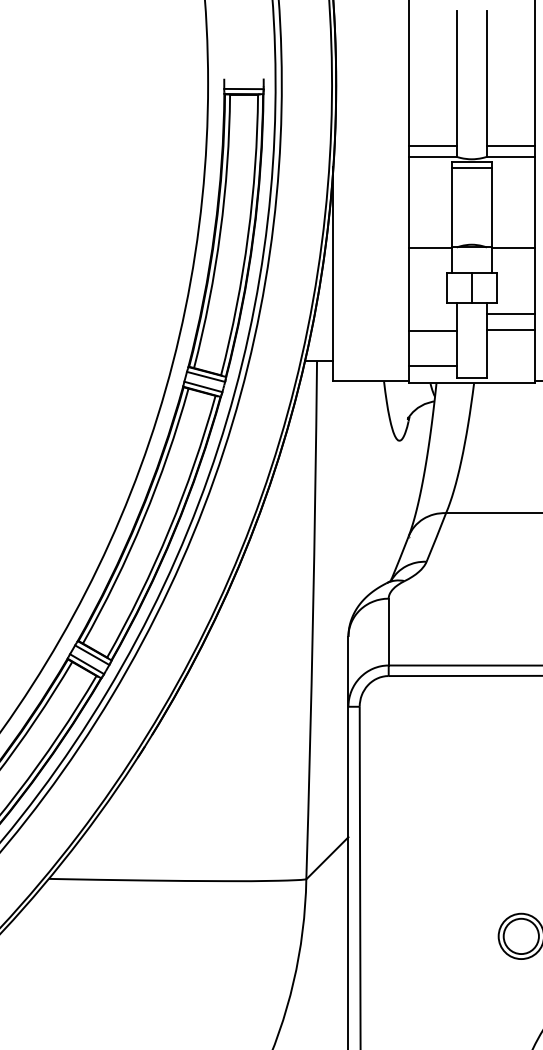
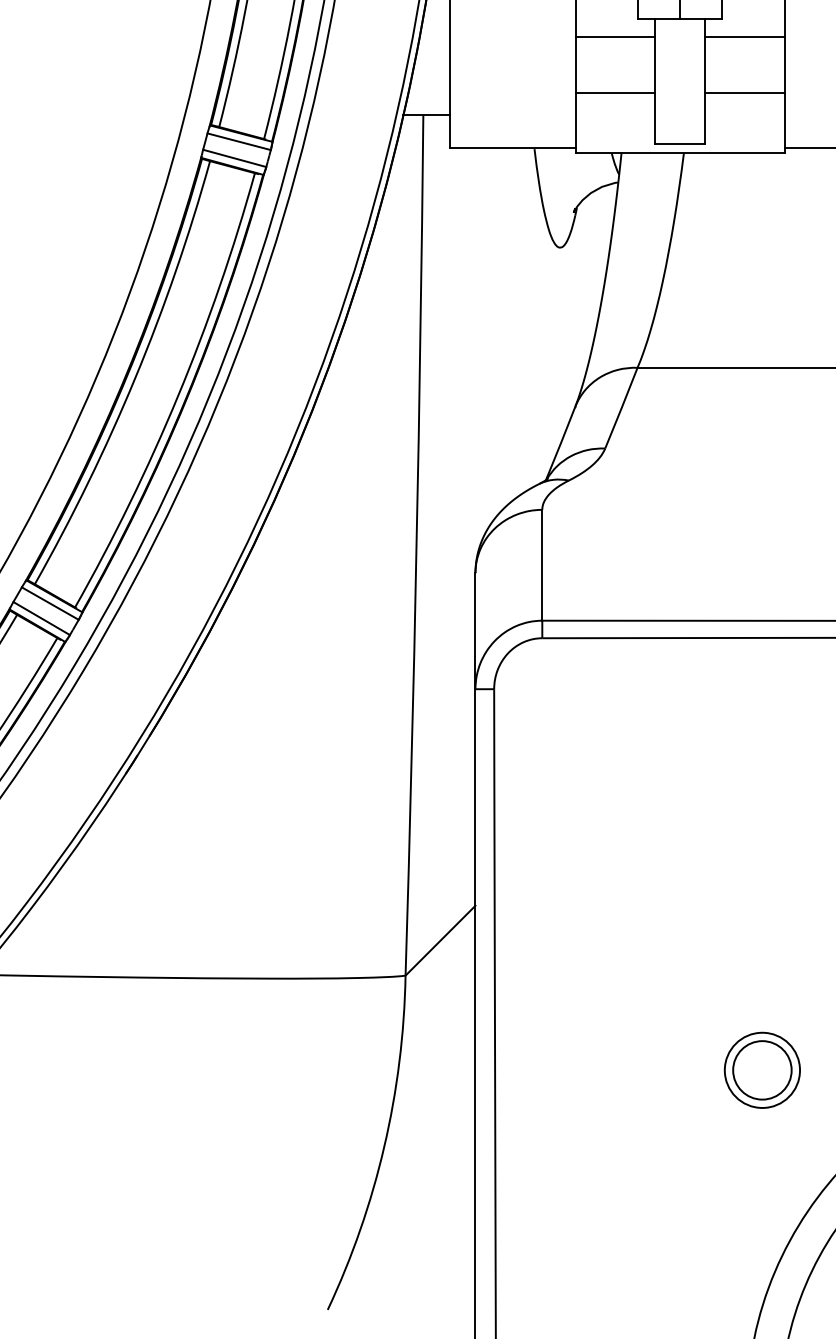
line: (510, 329) -> (744, 92), moved
line: (432, 330) -> (614, 36), moved
line: (432, 365) -> (614, 92), moved

